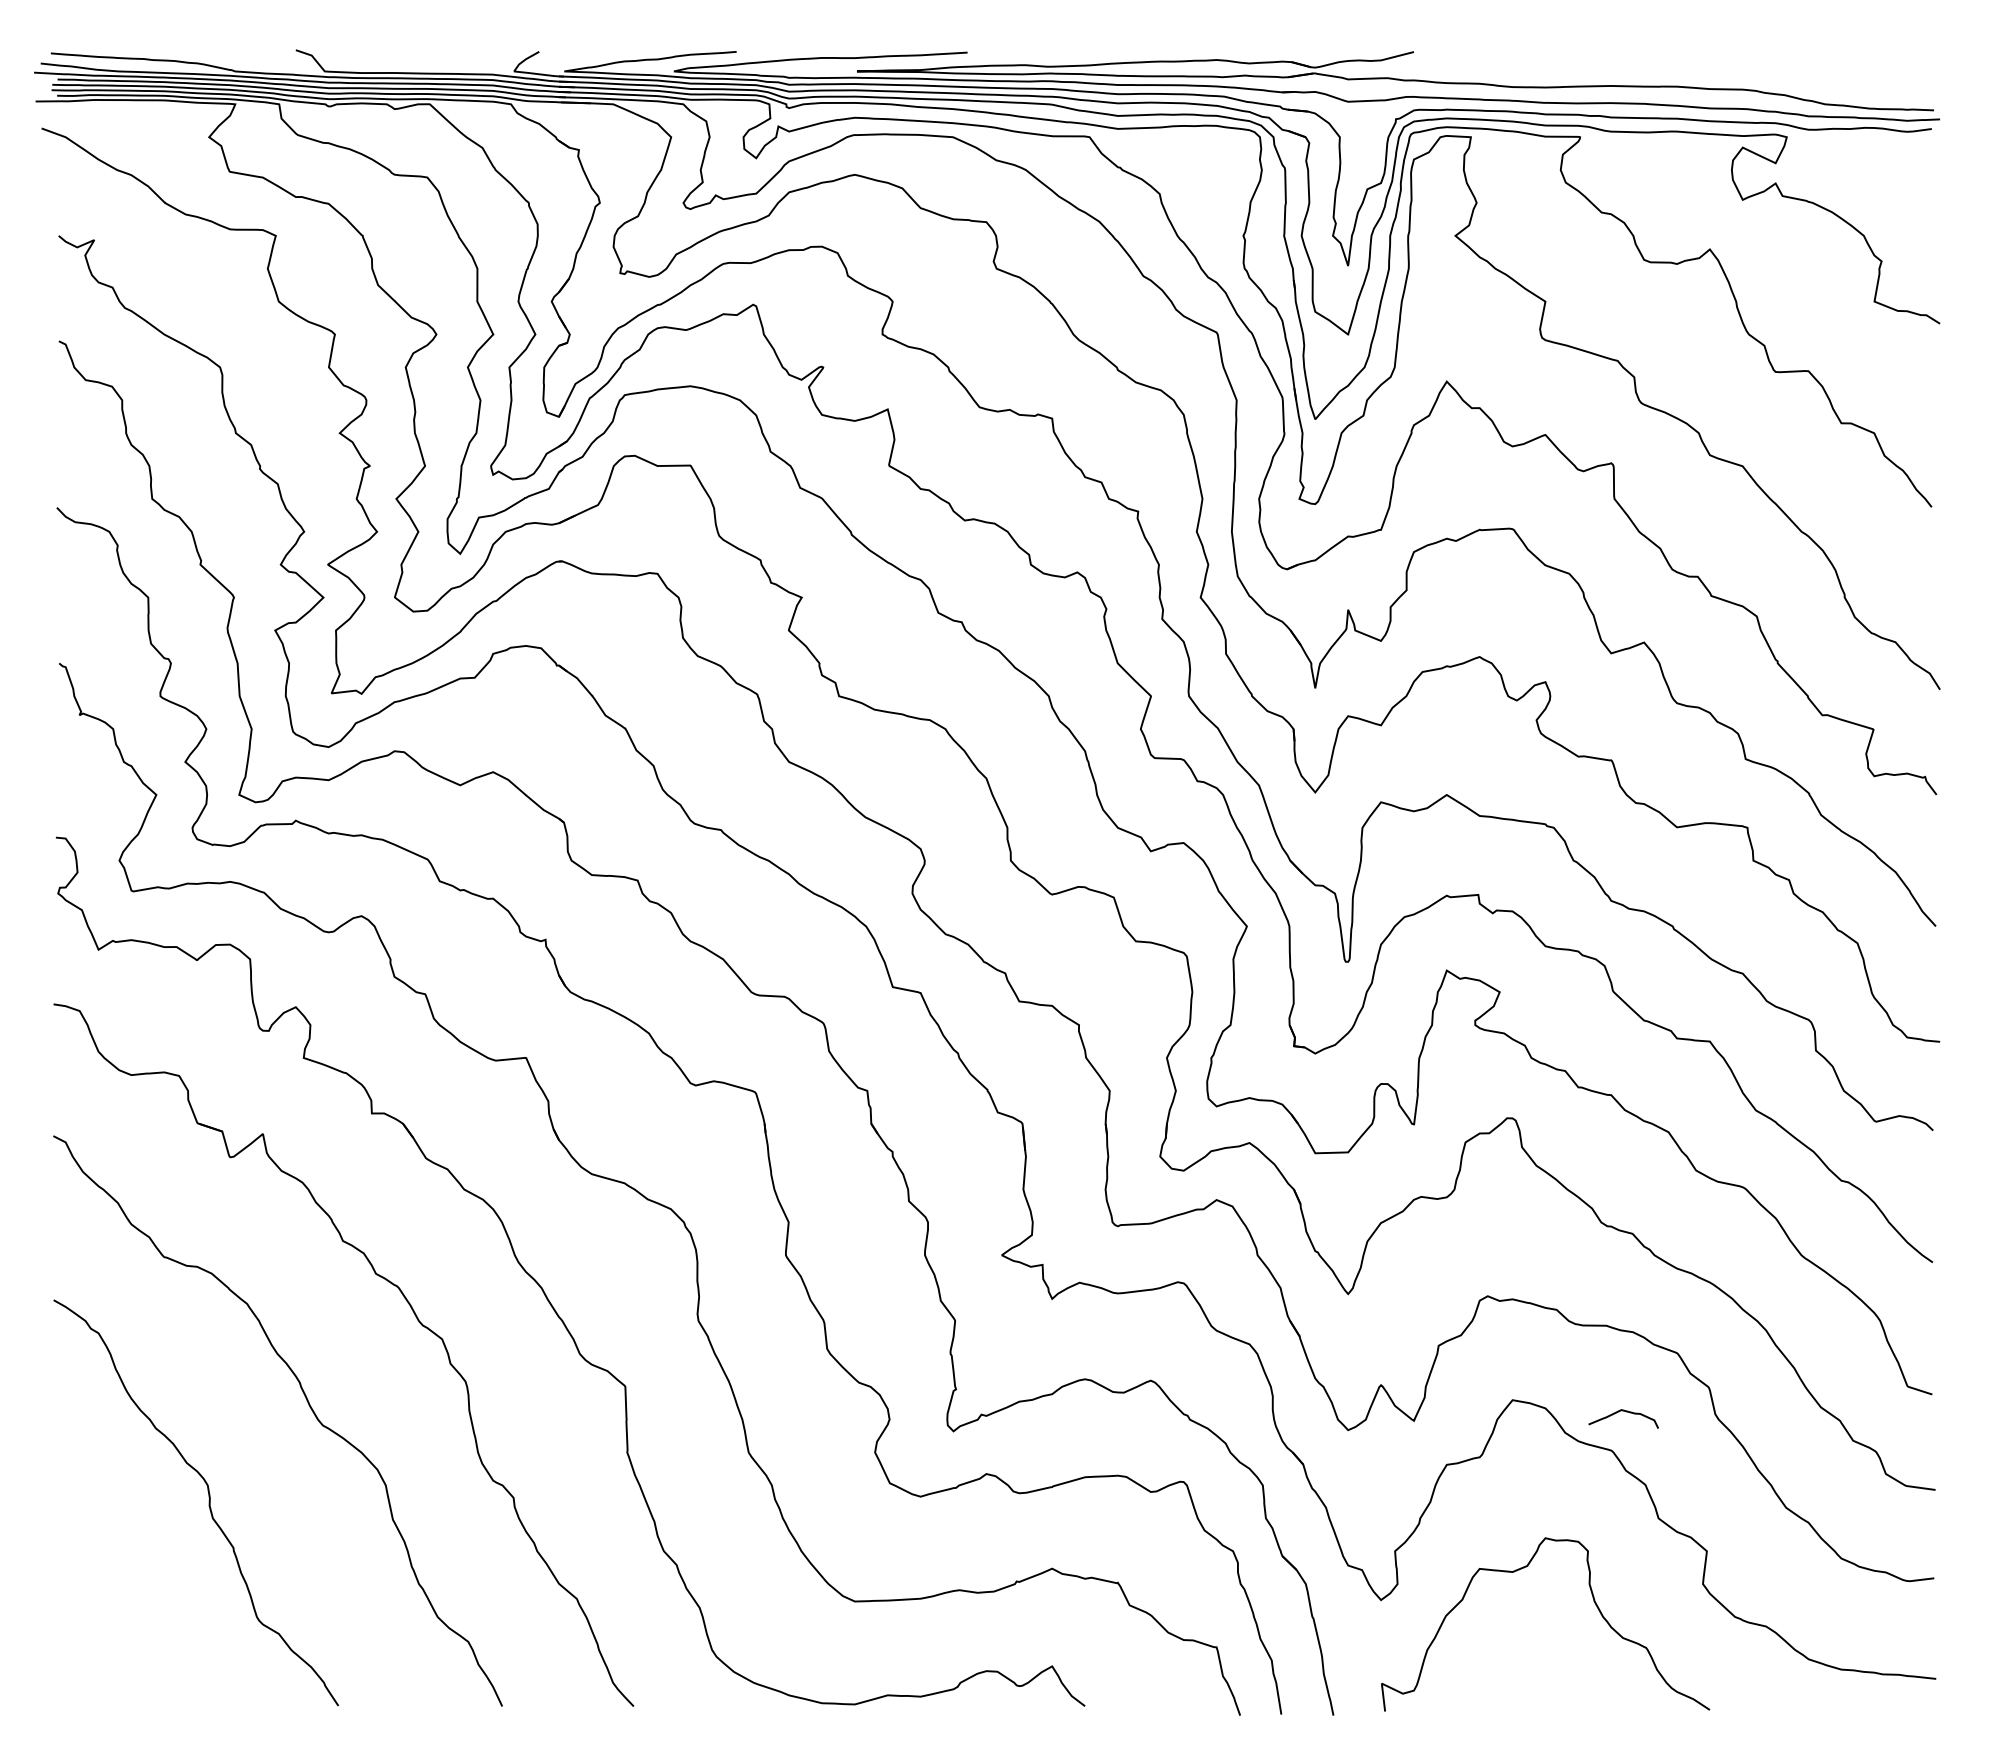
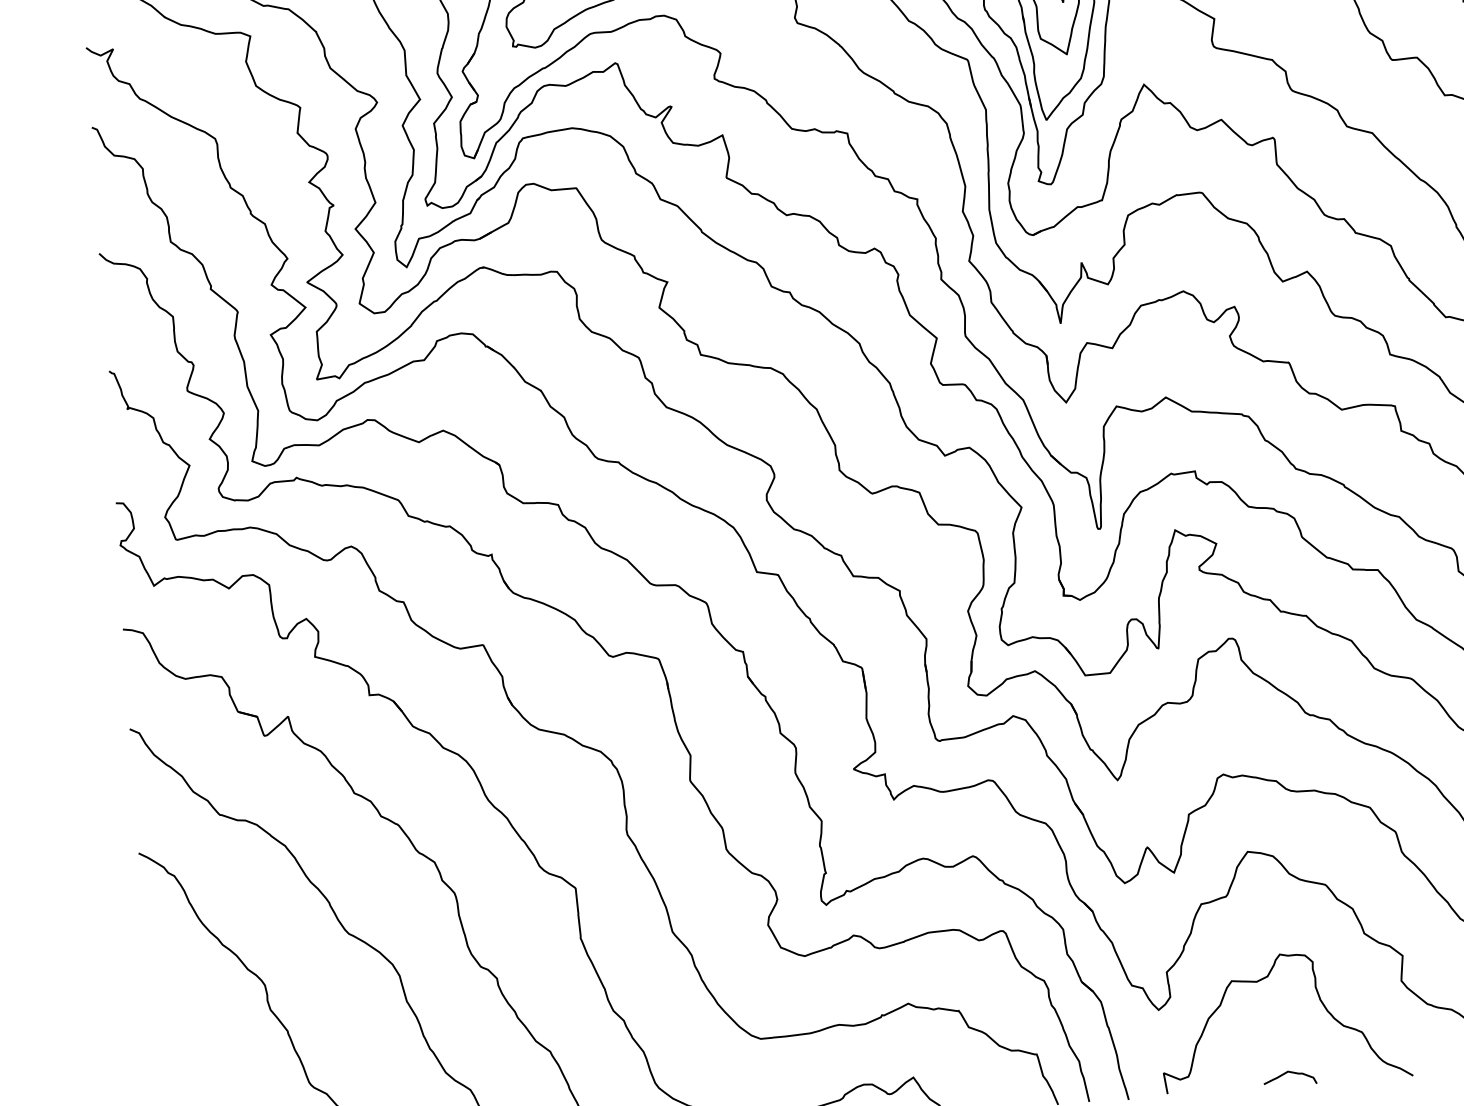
curve: (1626, 1412) -> (1291, 1073), moved

